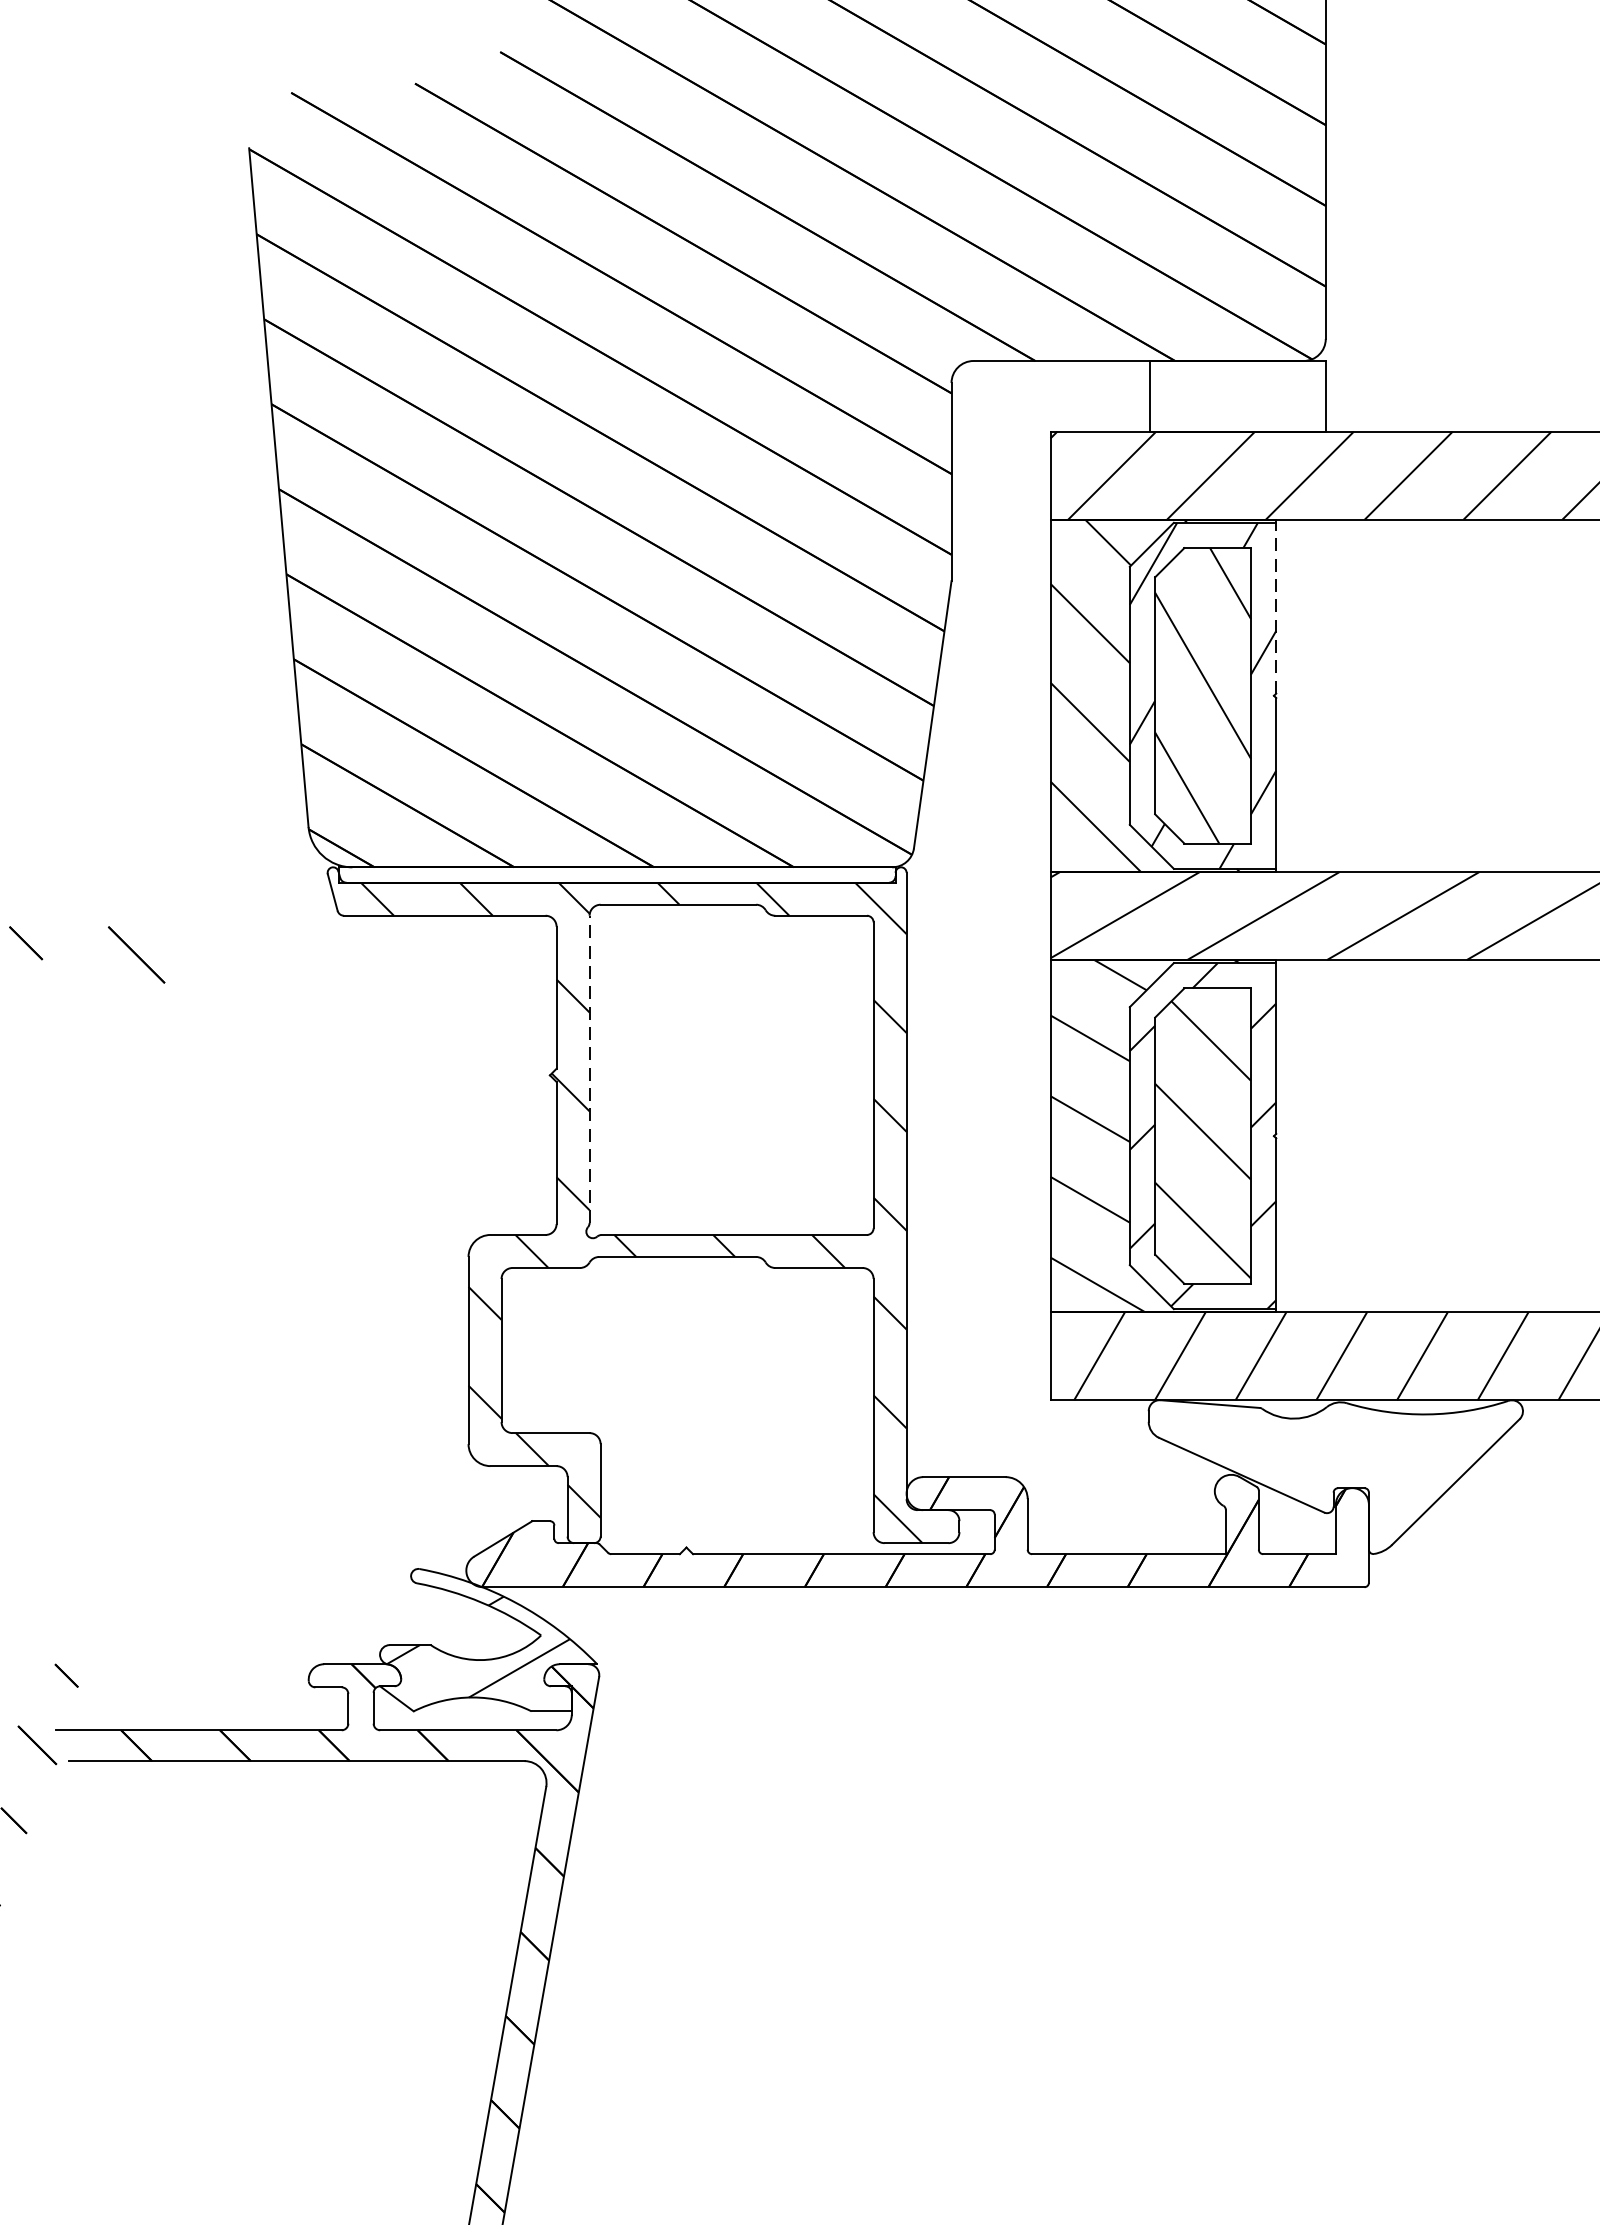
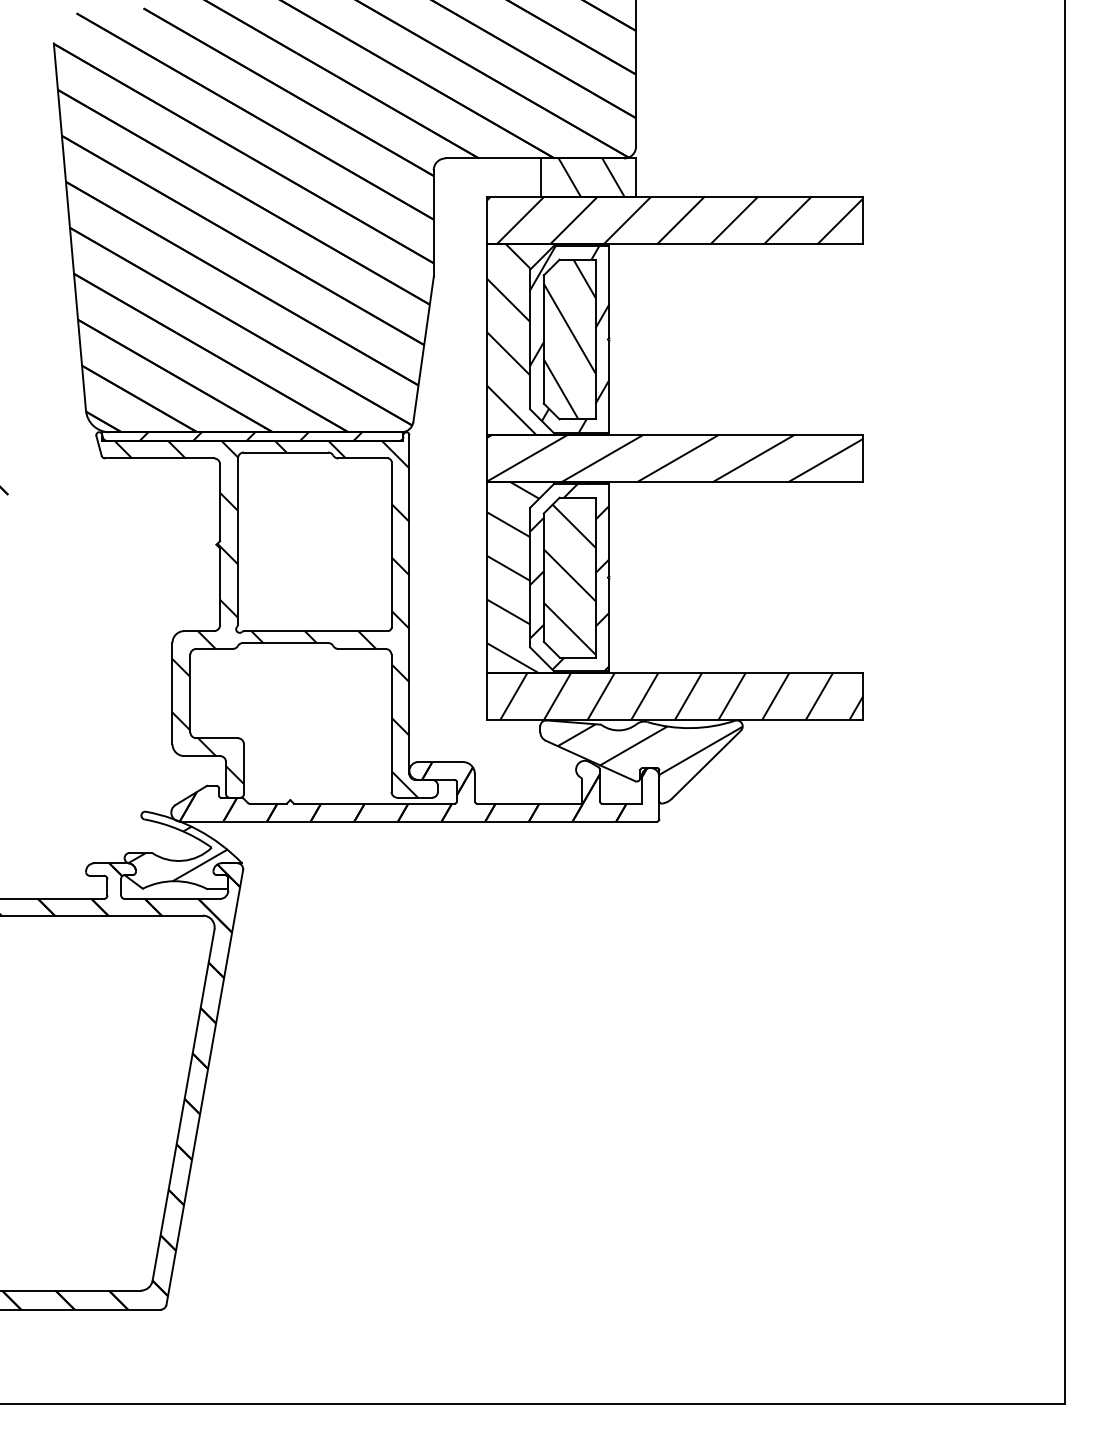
hatch: (1243, 396) -> (591, 177), added
line: (1276, 607) -> (609, 291), dashed -> solid
hatch: (614, 875) -> (251, 436), added
line: (588, 1069) -> (237, 541), dashed -> solid
hatch: (1350, 1453) -> (649, 749), added

